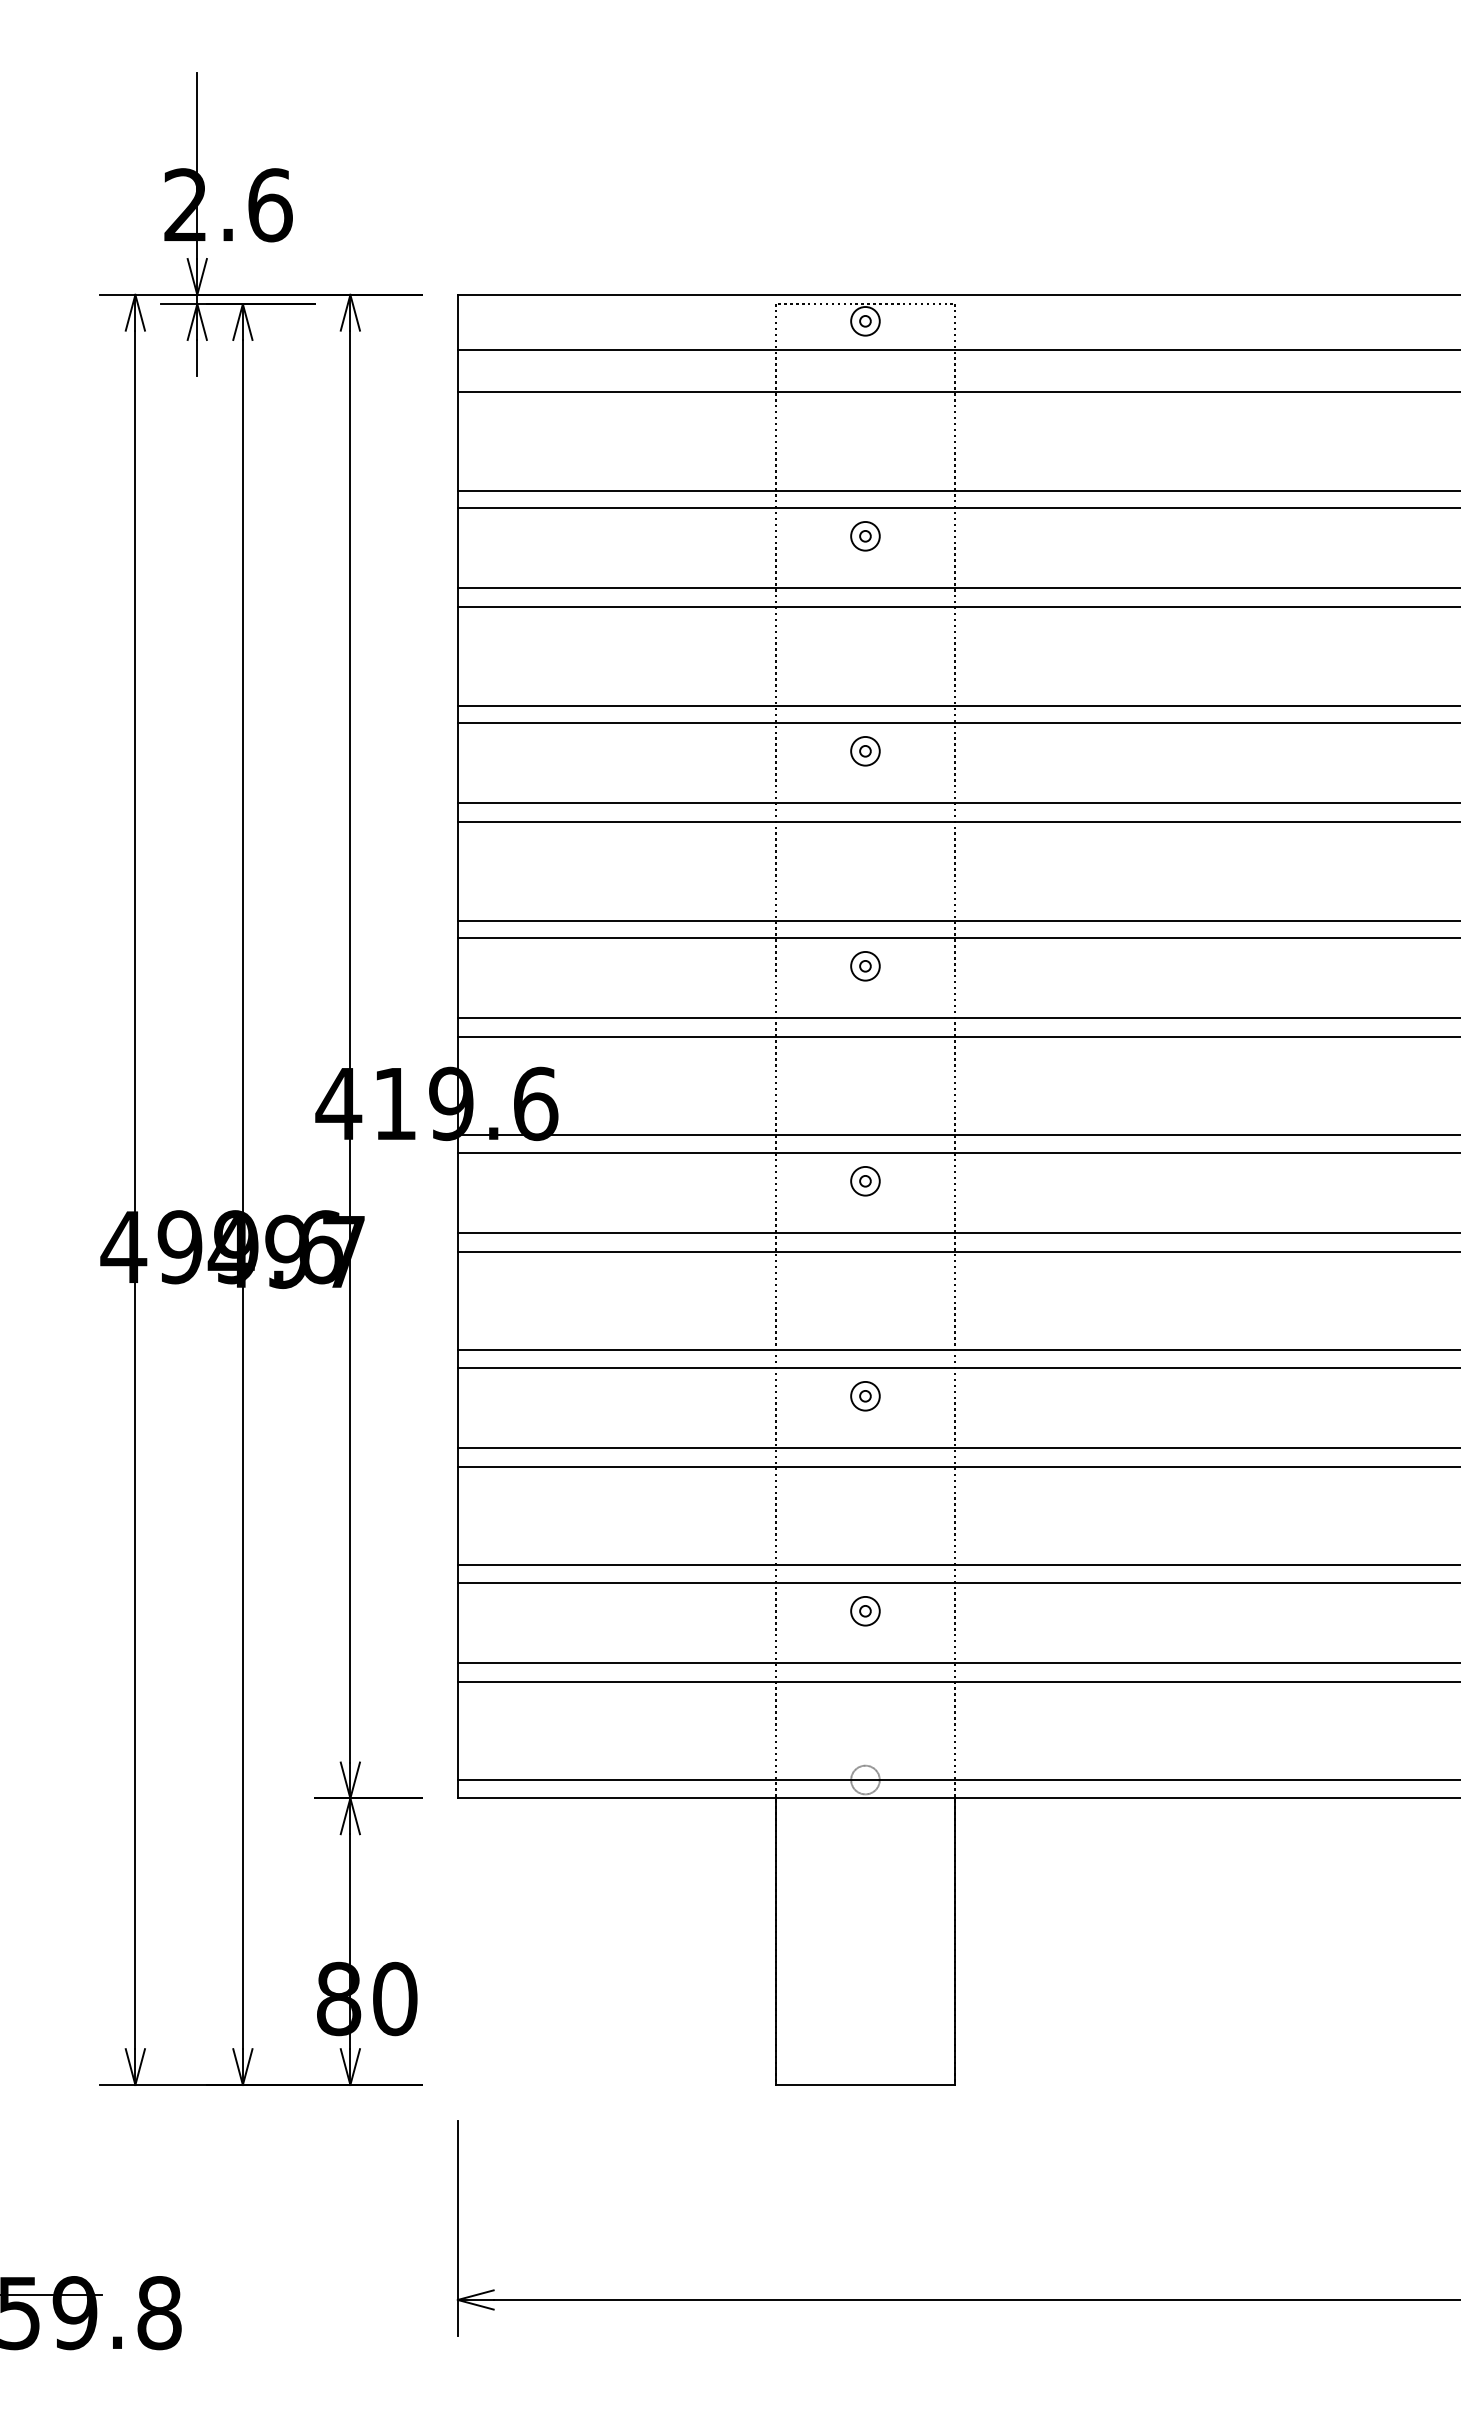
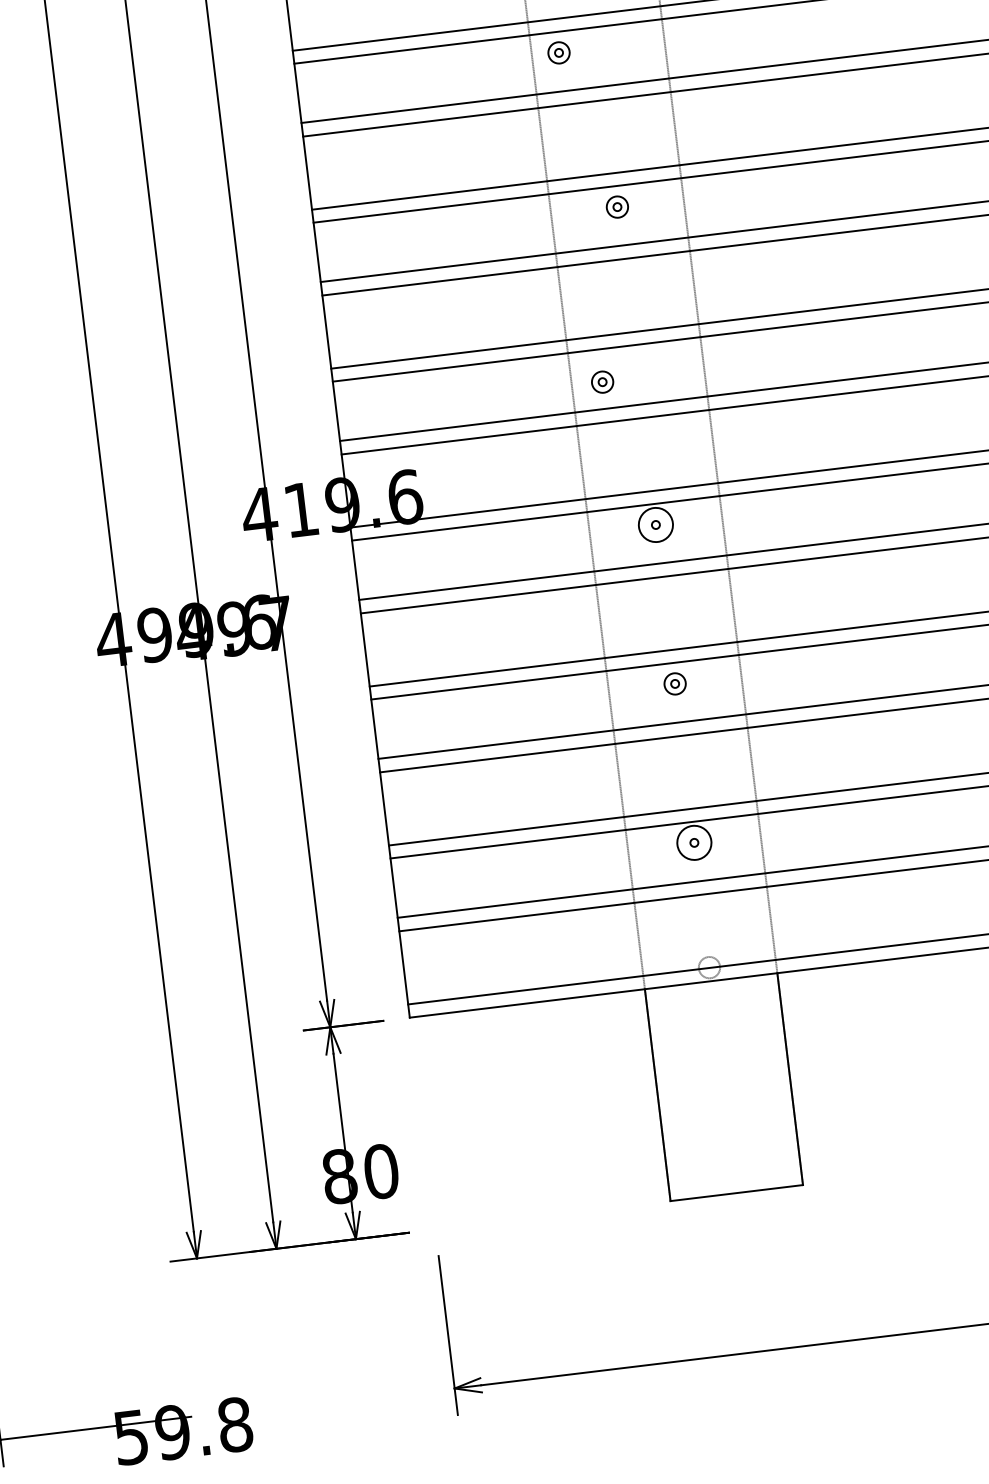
part: (865, 536) -> (559, 53), moved
part: (865, 966) -> (602, 382), moved
circle: (865, 1180) -> (655, 524), size x1.6
circle: (865, 1610) -> (694, 842), size x1.6

